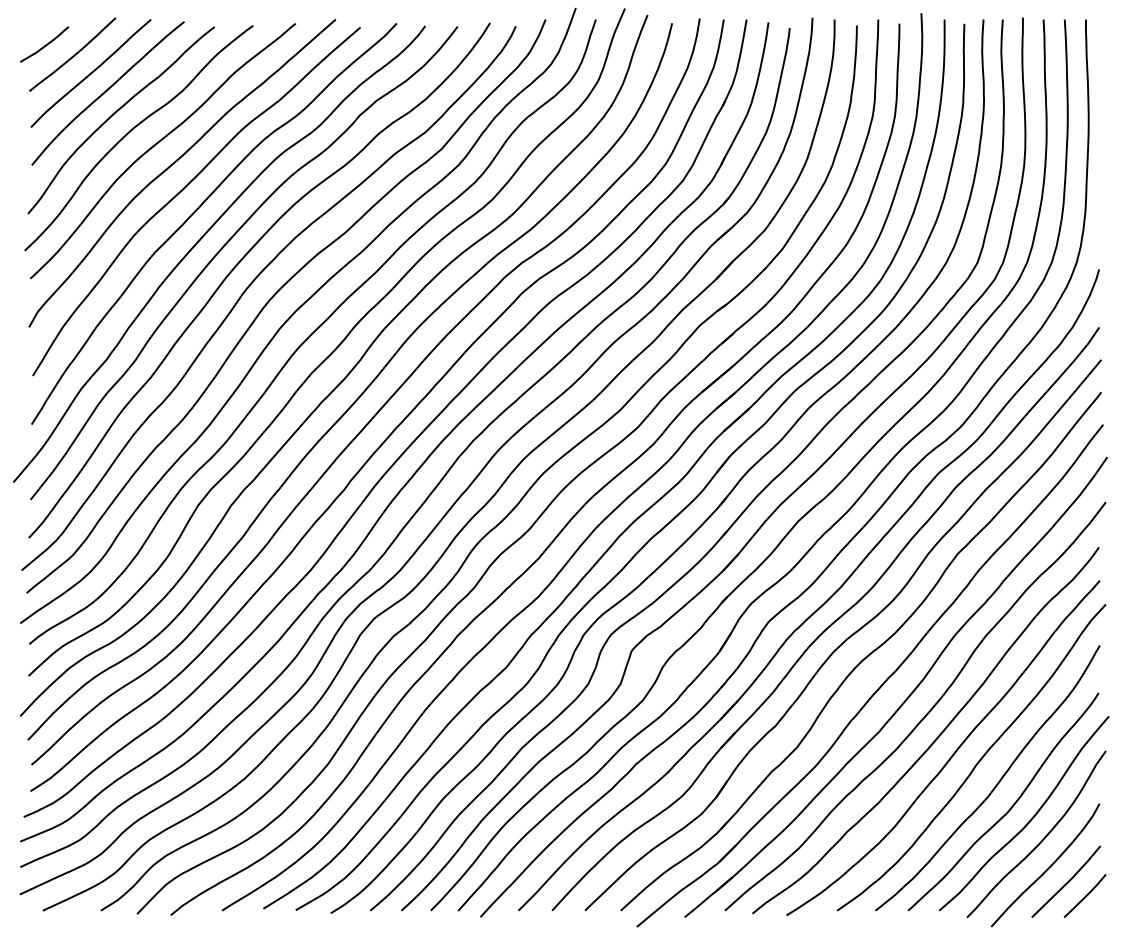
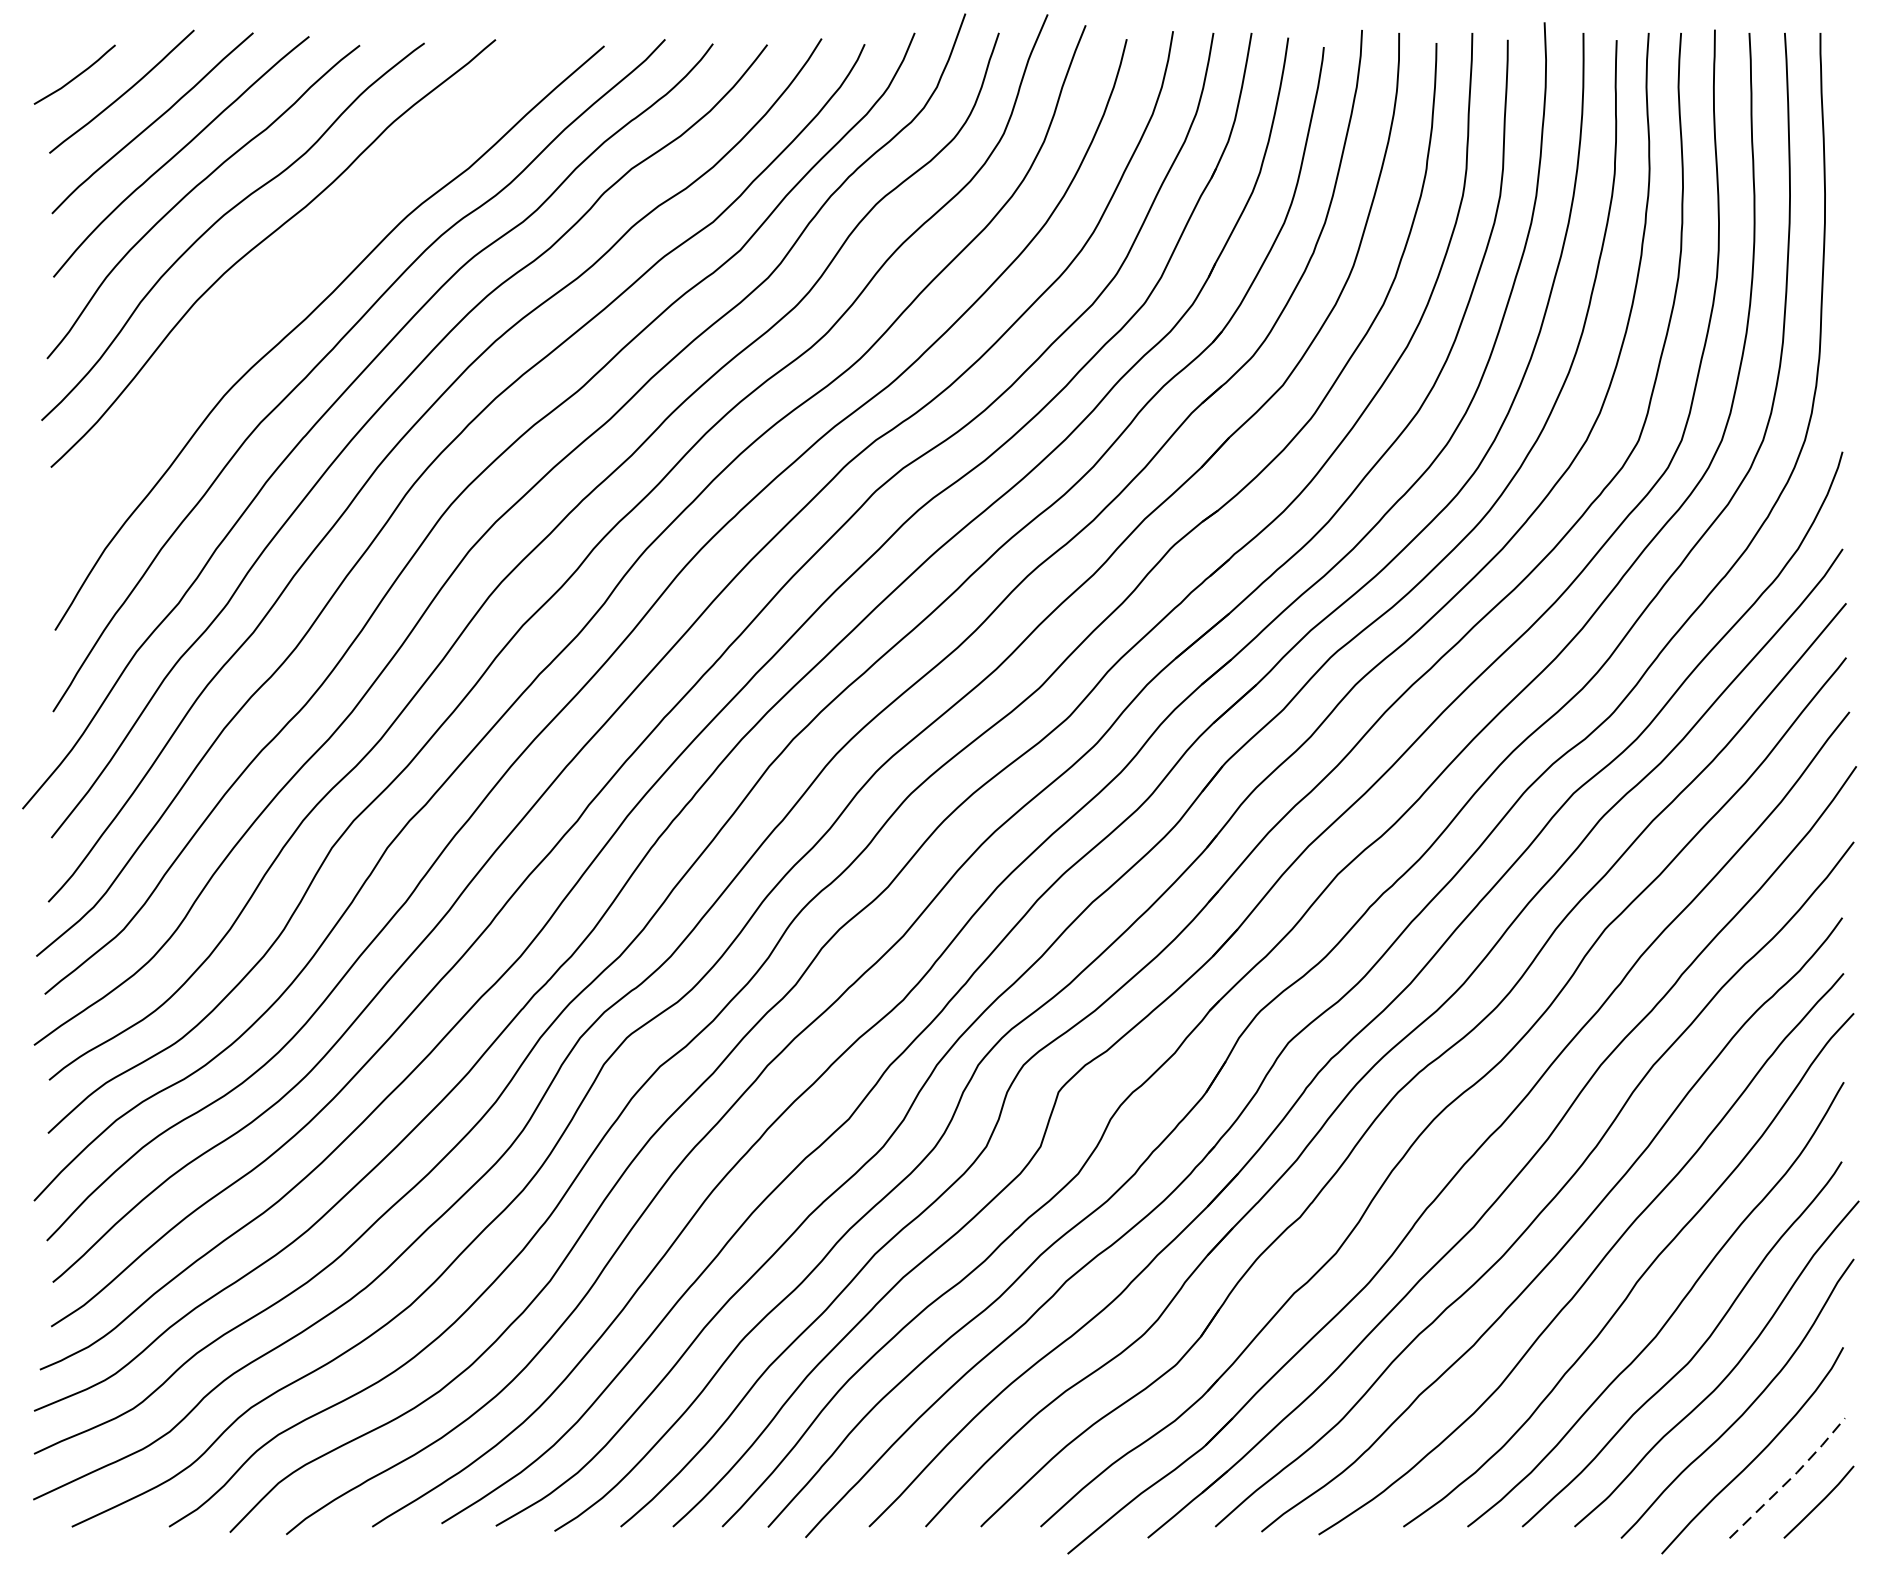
curve: (175, 163) -> (294, 274), removed
line: (1068, 881) -> (1791, 1477), solid -> dashed

